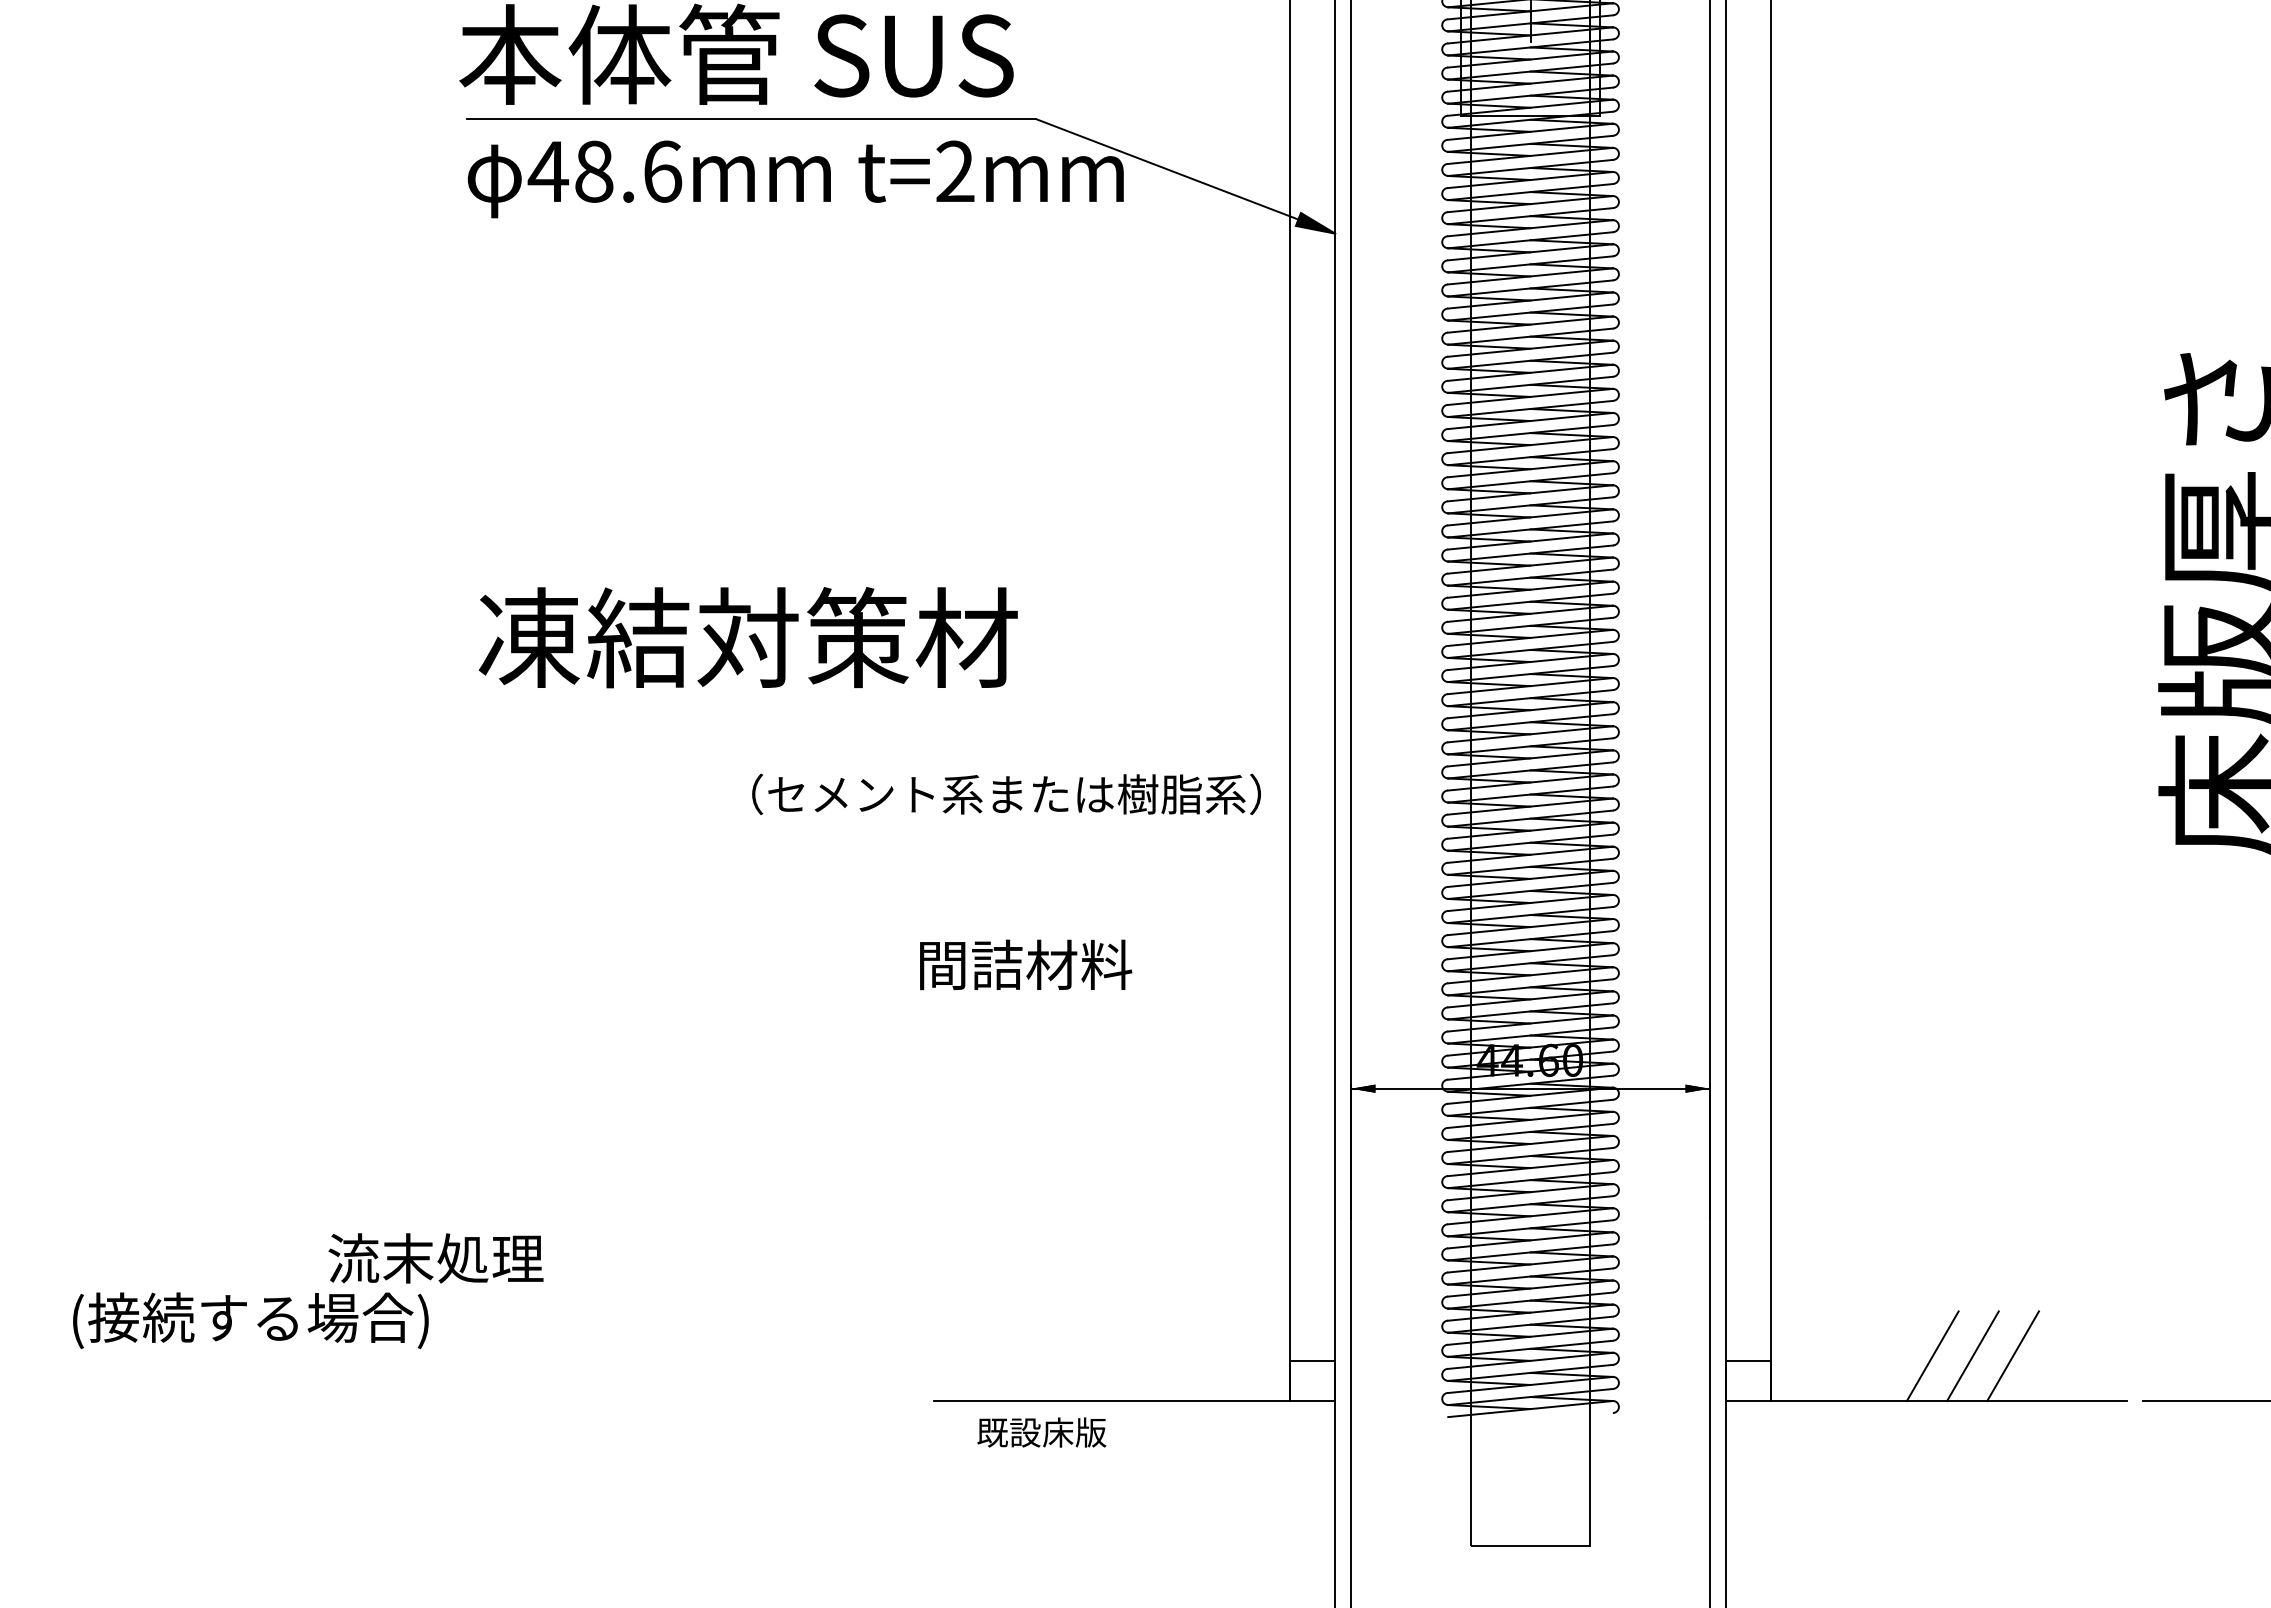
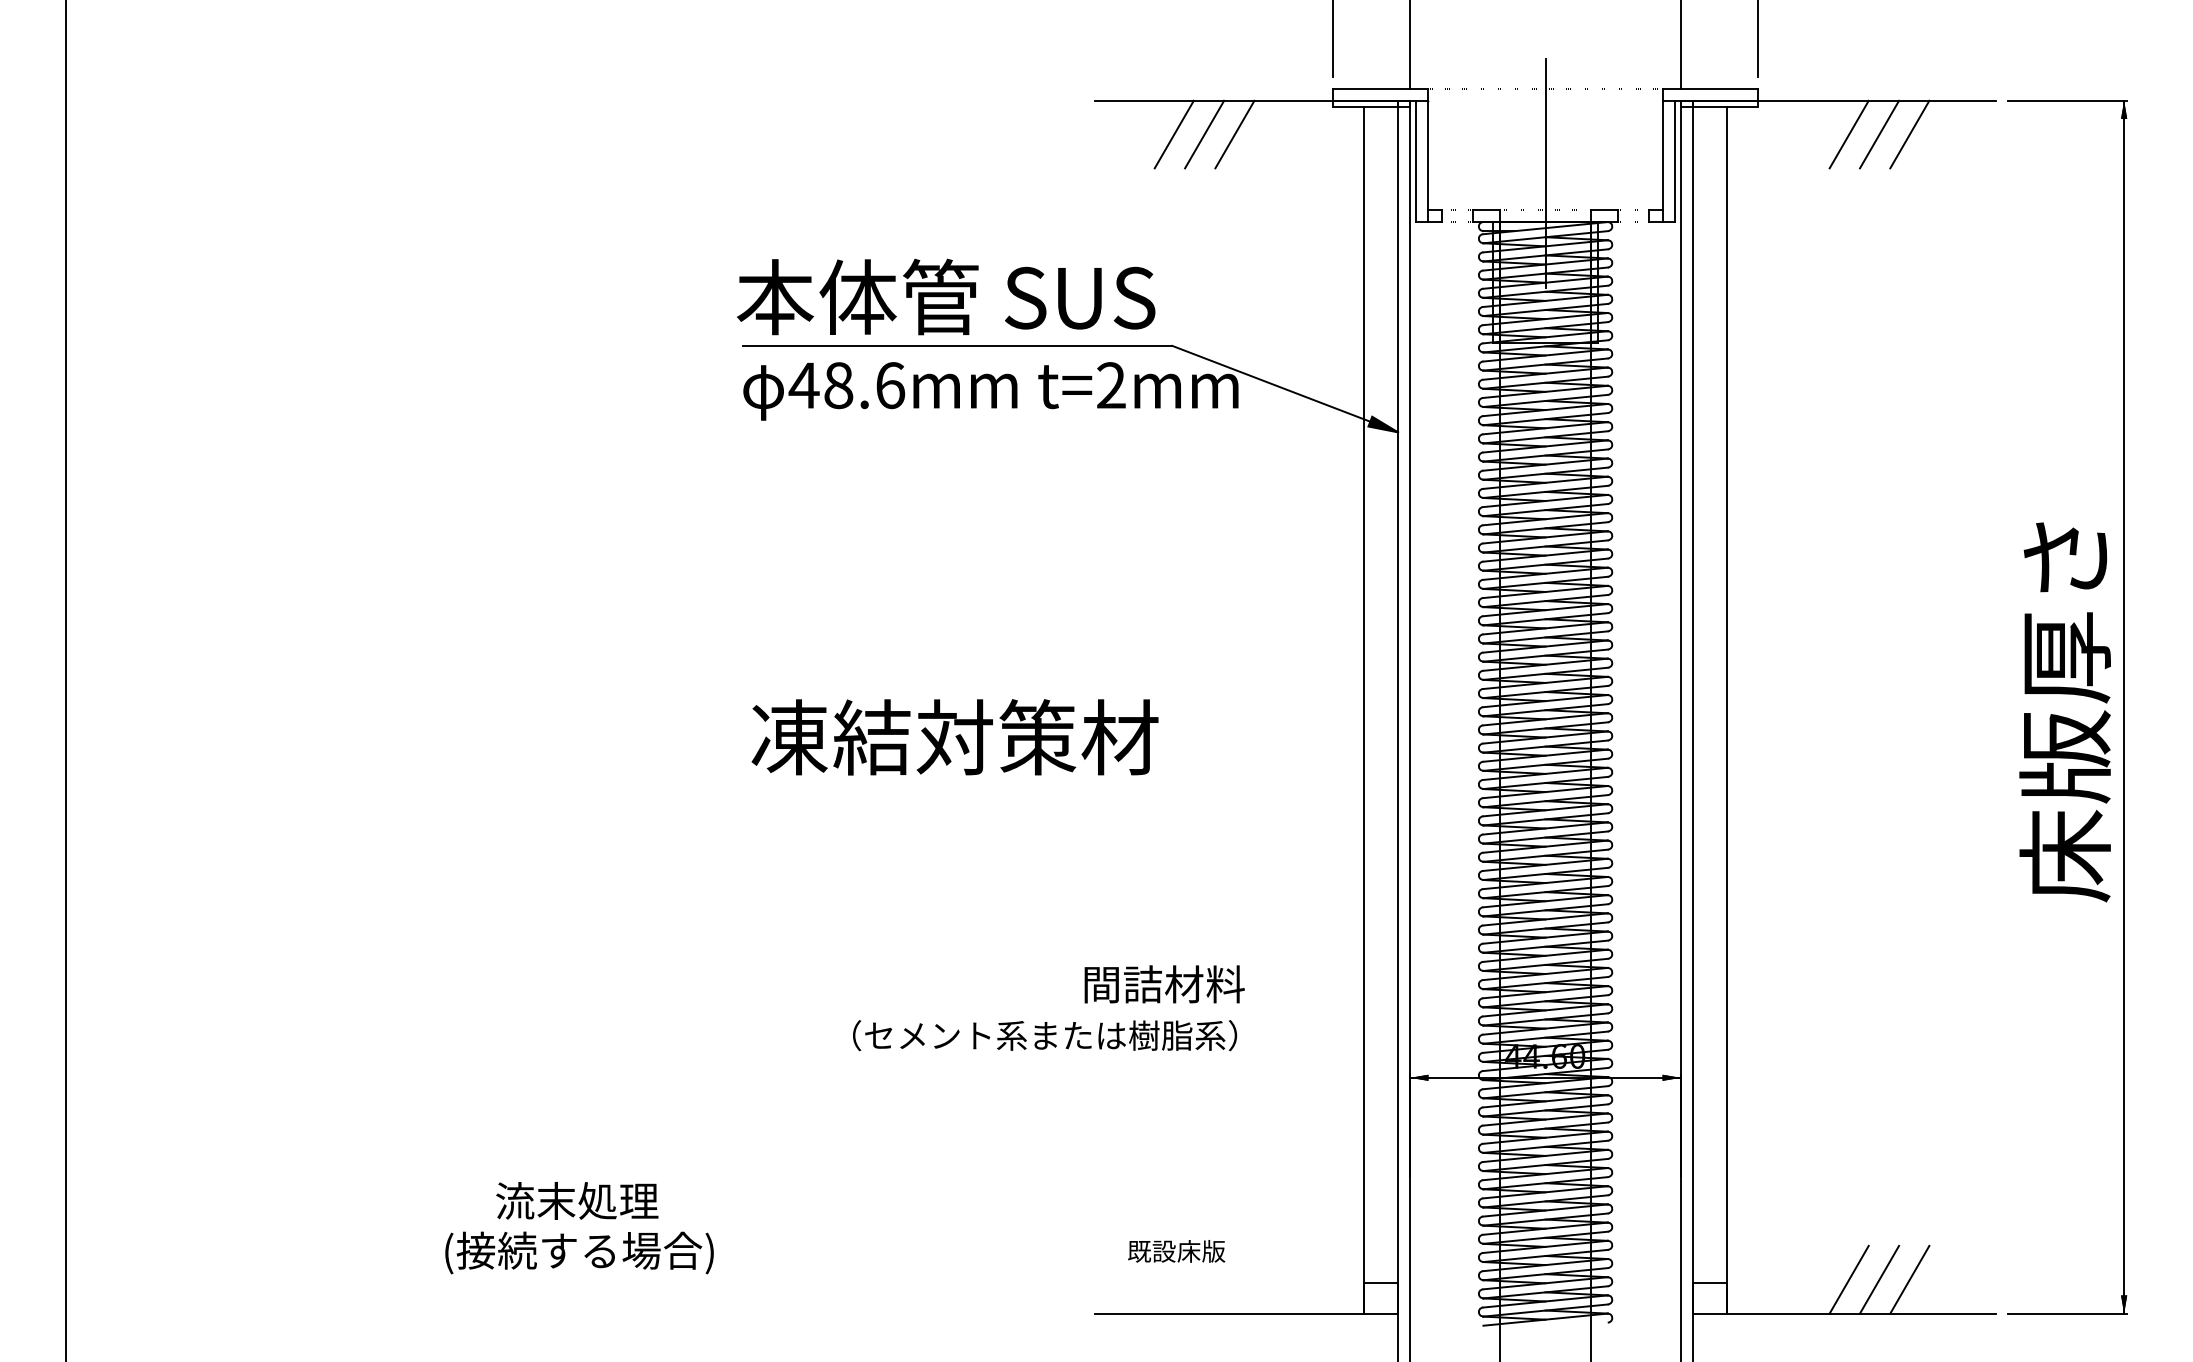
text: (1007, 794) -> (1045, 1035), moved
text: (436, 1257) -> (577, 1200), moved
text: (1041, 1432) -> (1176, 1251), moved

